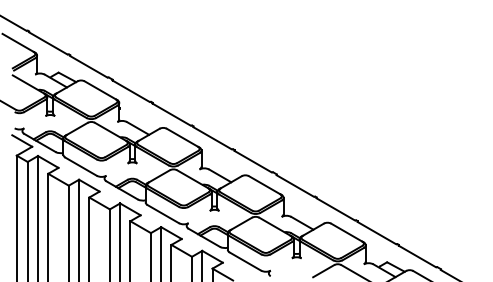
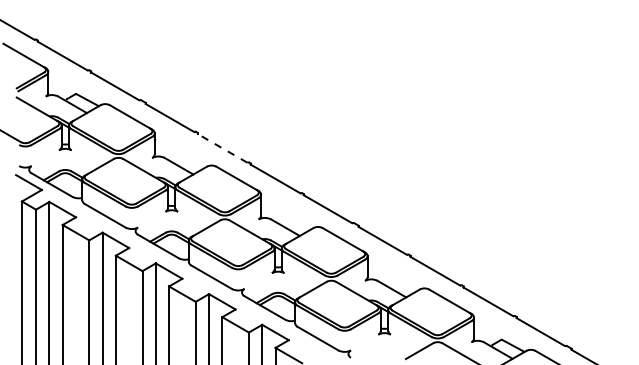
line: (171, 114) -> (222, 148), solid -> dashed

